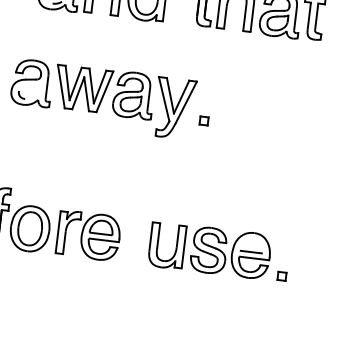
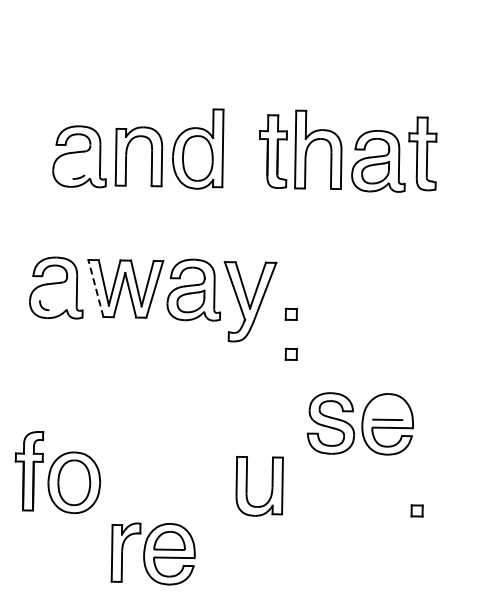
line: (61, 86) -> (95, 288), solid -> dashed
part: (200, 149) -> (290, 353), added
part: (88, 235) -> (152, 553), moved
part: (230, 252) -> (360, 423), moved

